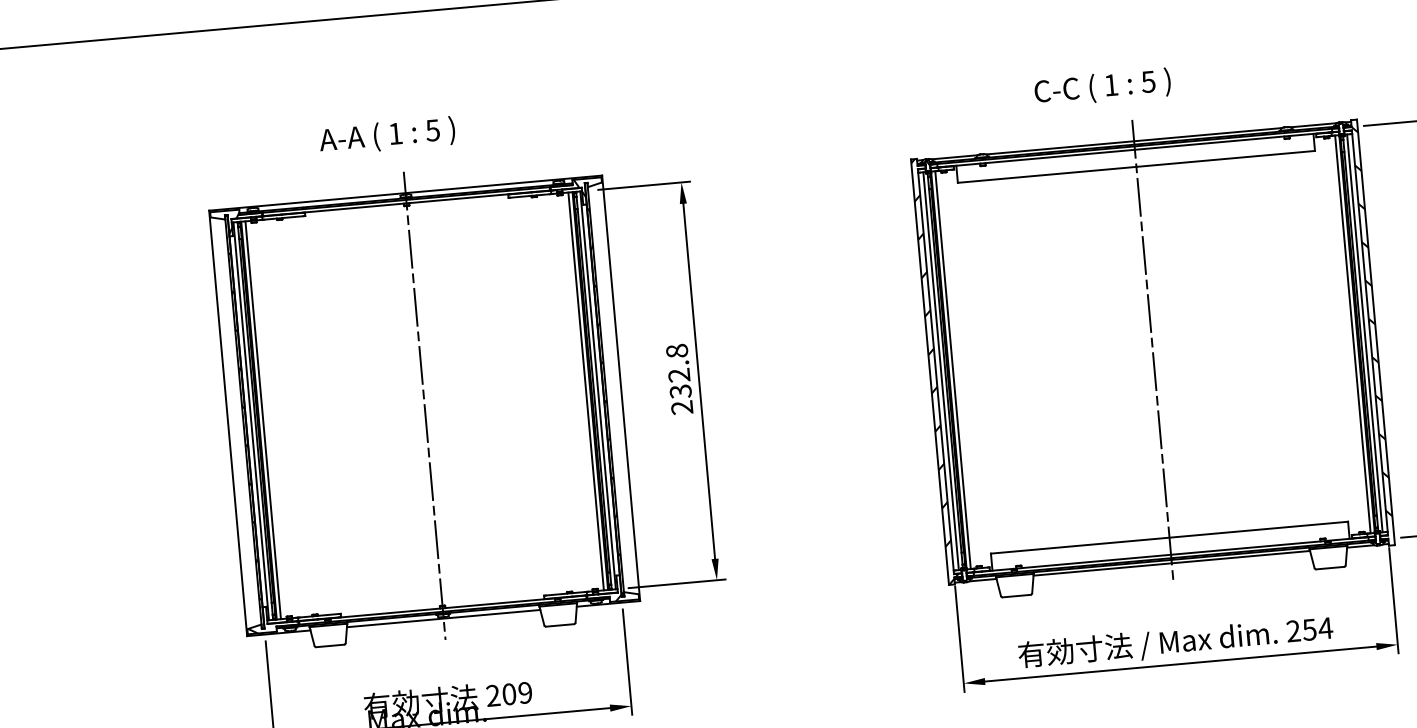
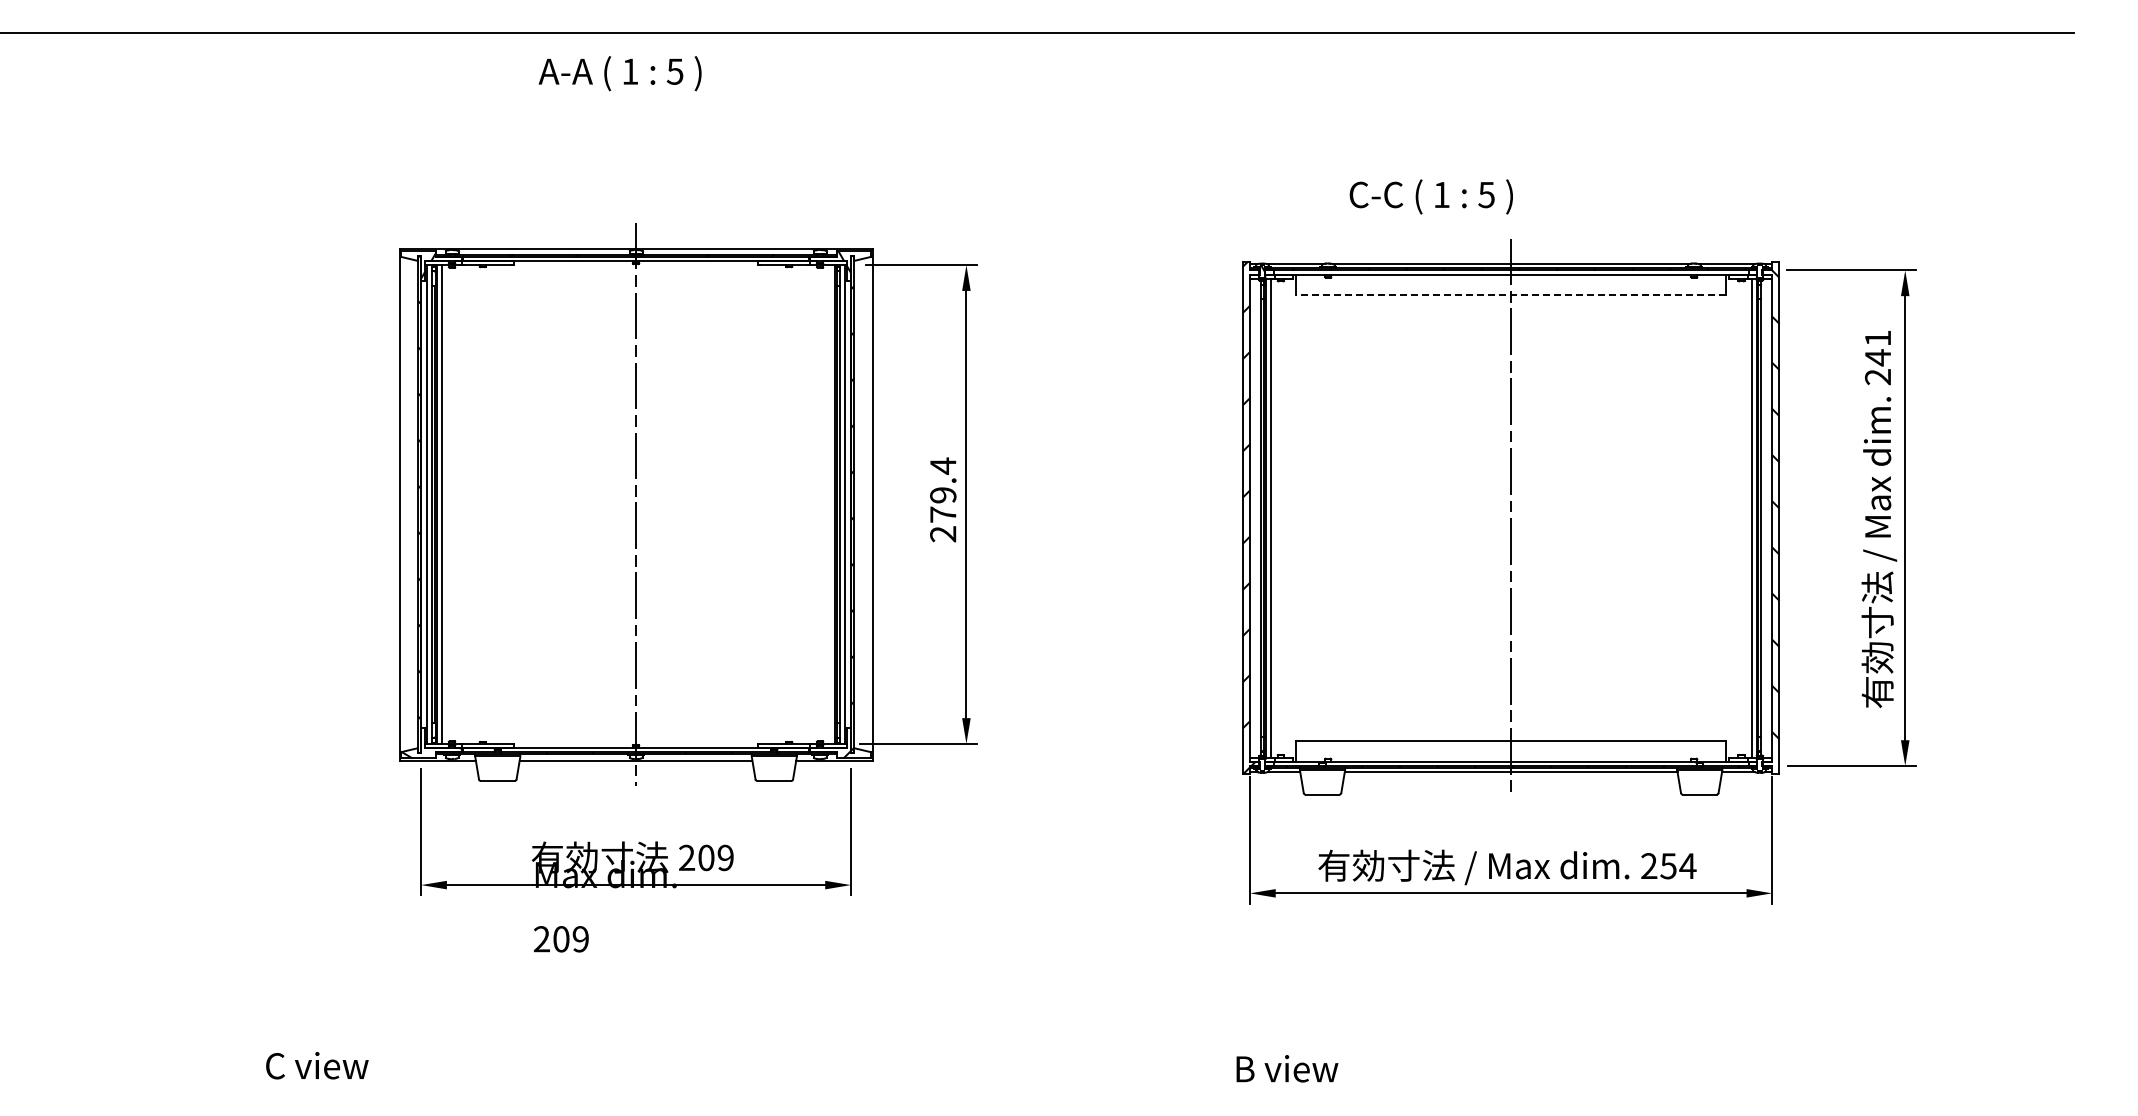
text: (1101, 87) -> (1430, 196), moved
text: (386, 136) -> (619, 73), moved
line: (1136, 167) -> (1511, 295), solid -> dashed
line: (1365, 332) -> (1766, 517), removed
line: (941, 370) -> (1256, 517), removed
text: (679, 371) -> (943, 490), 232.8 -> 279.4
line: (586, 391) -> (830, 504), removed

